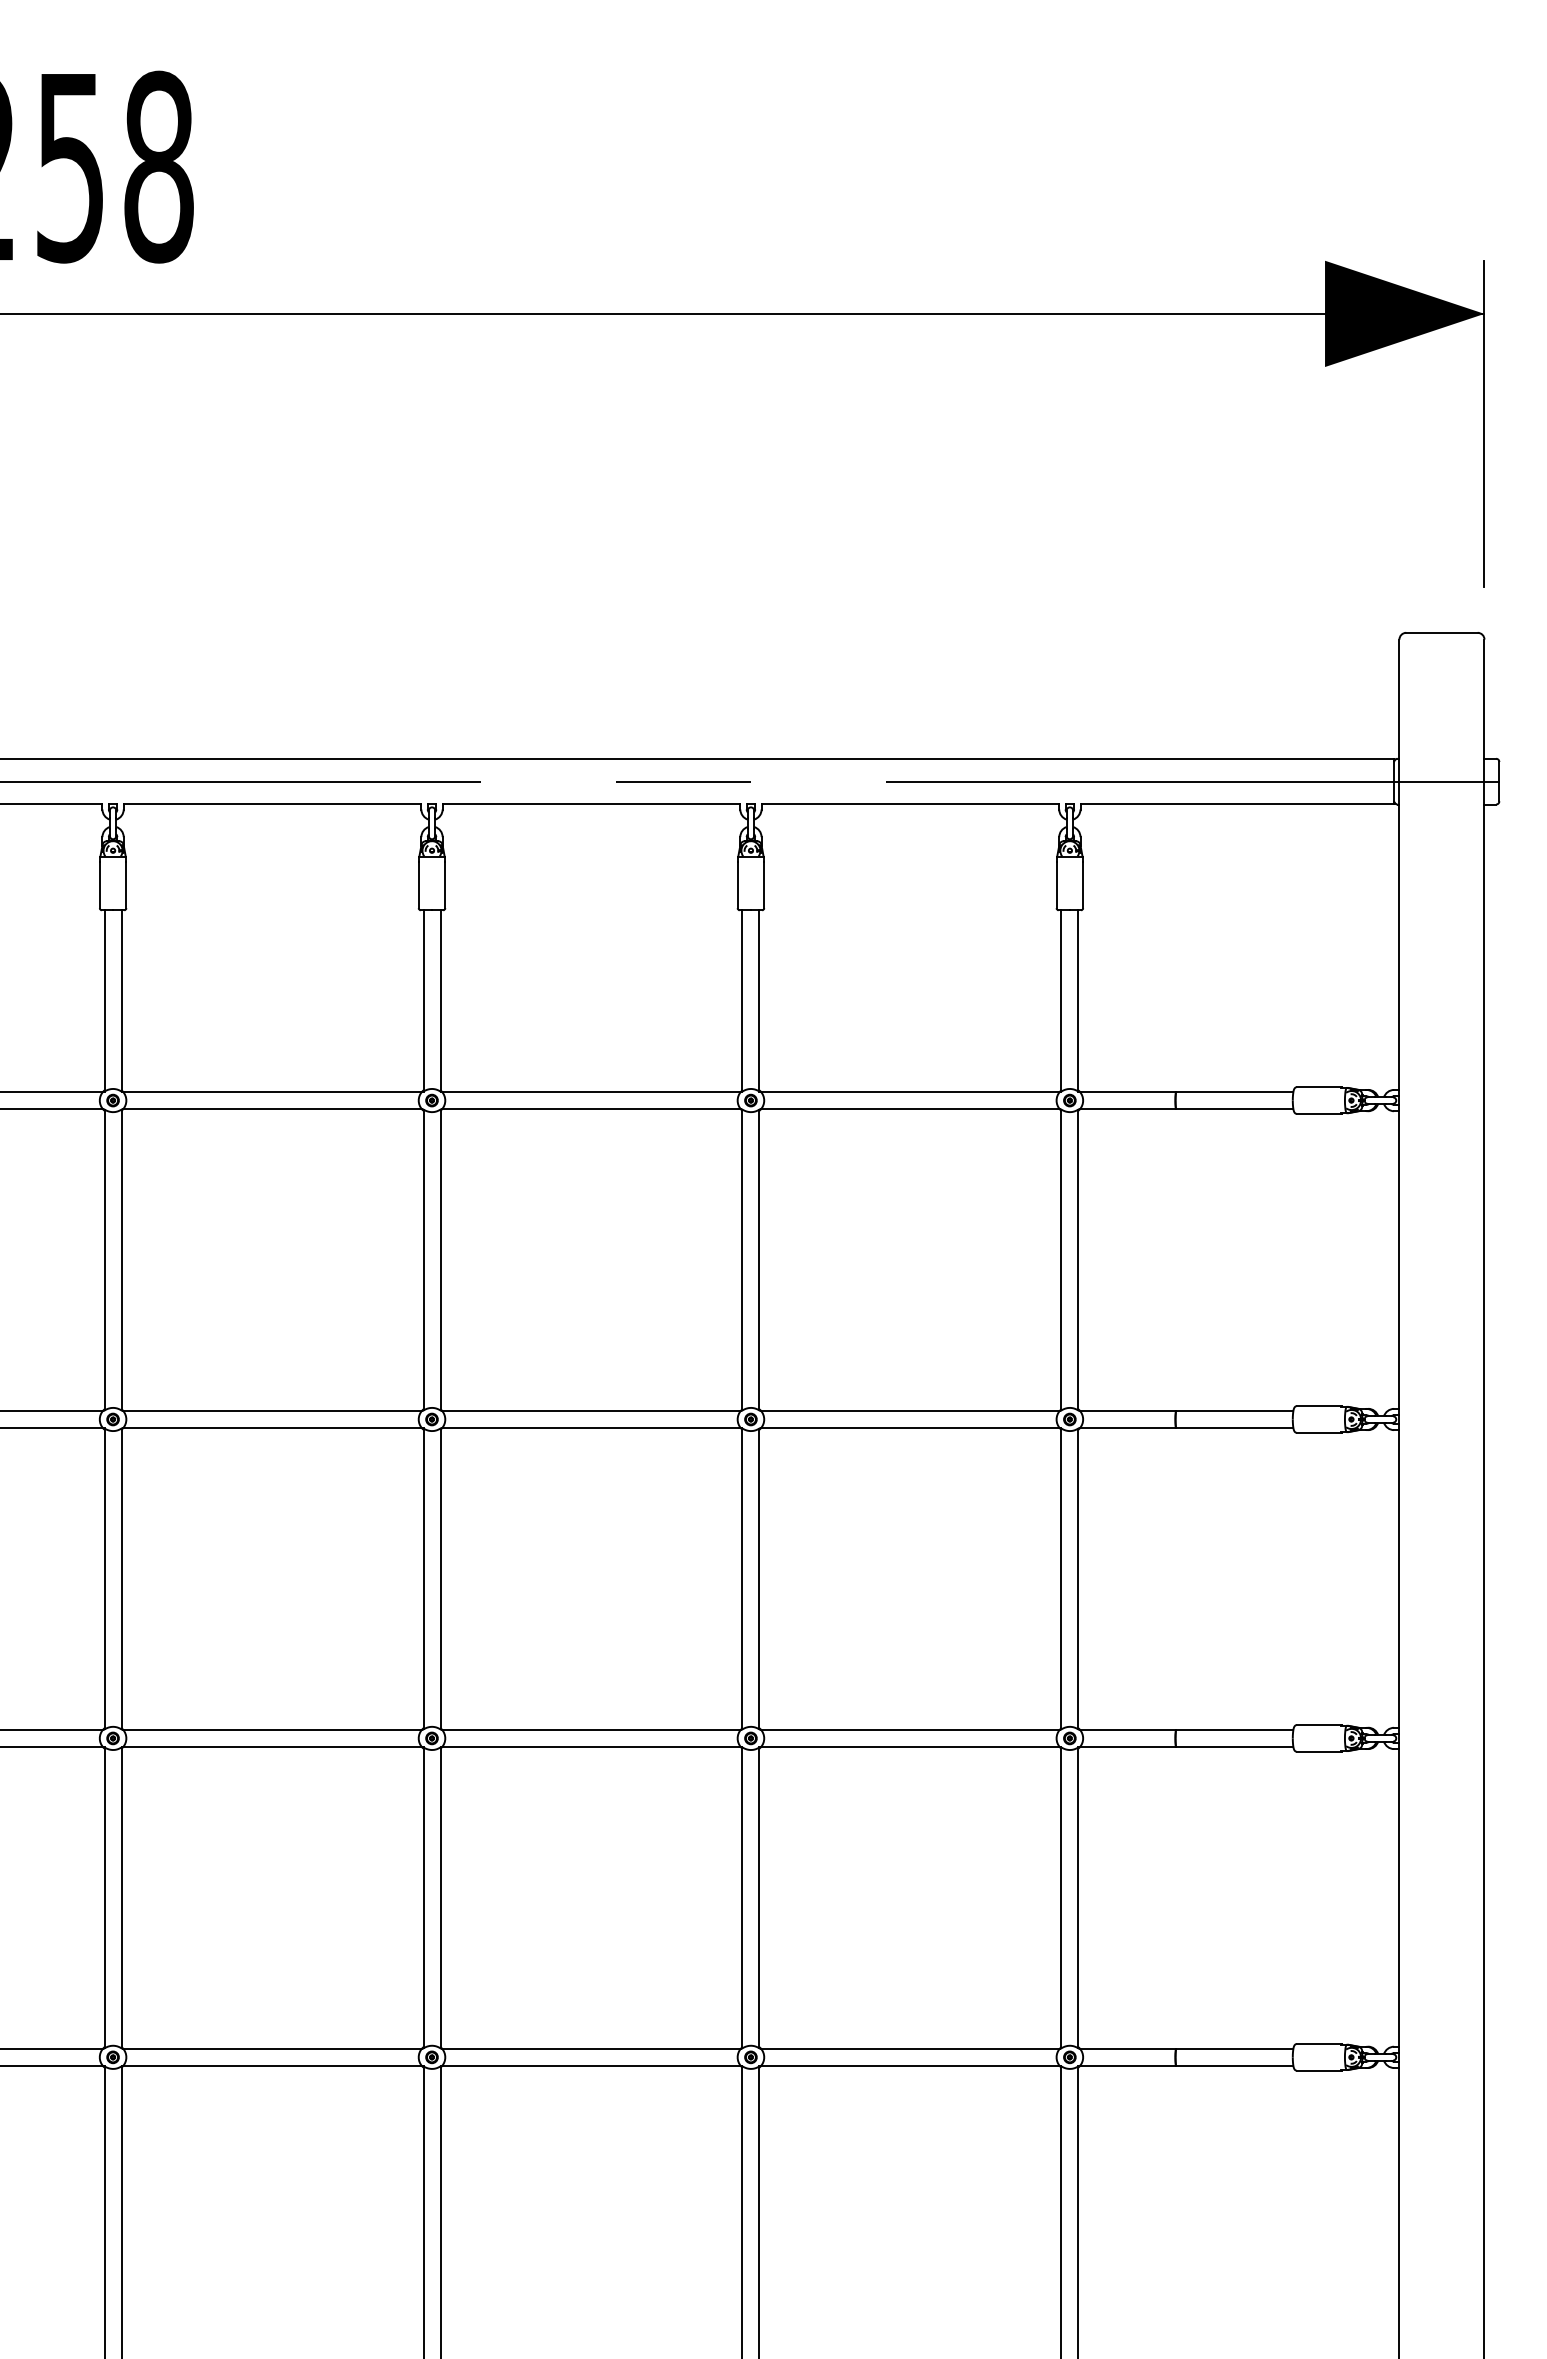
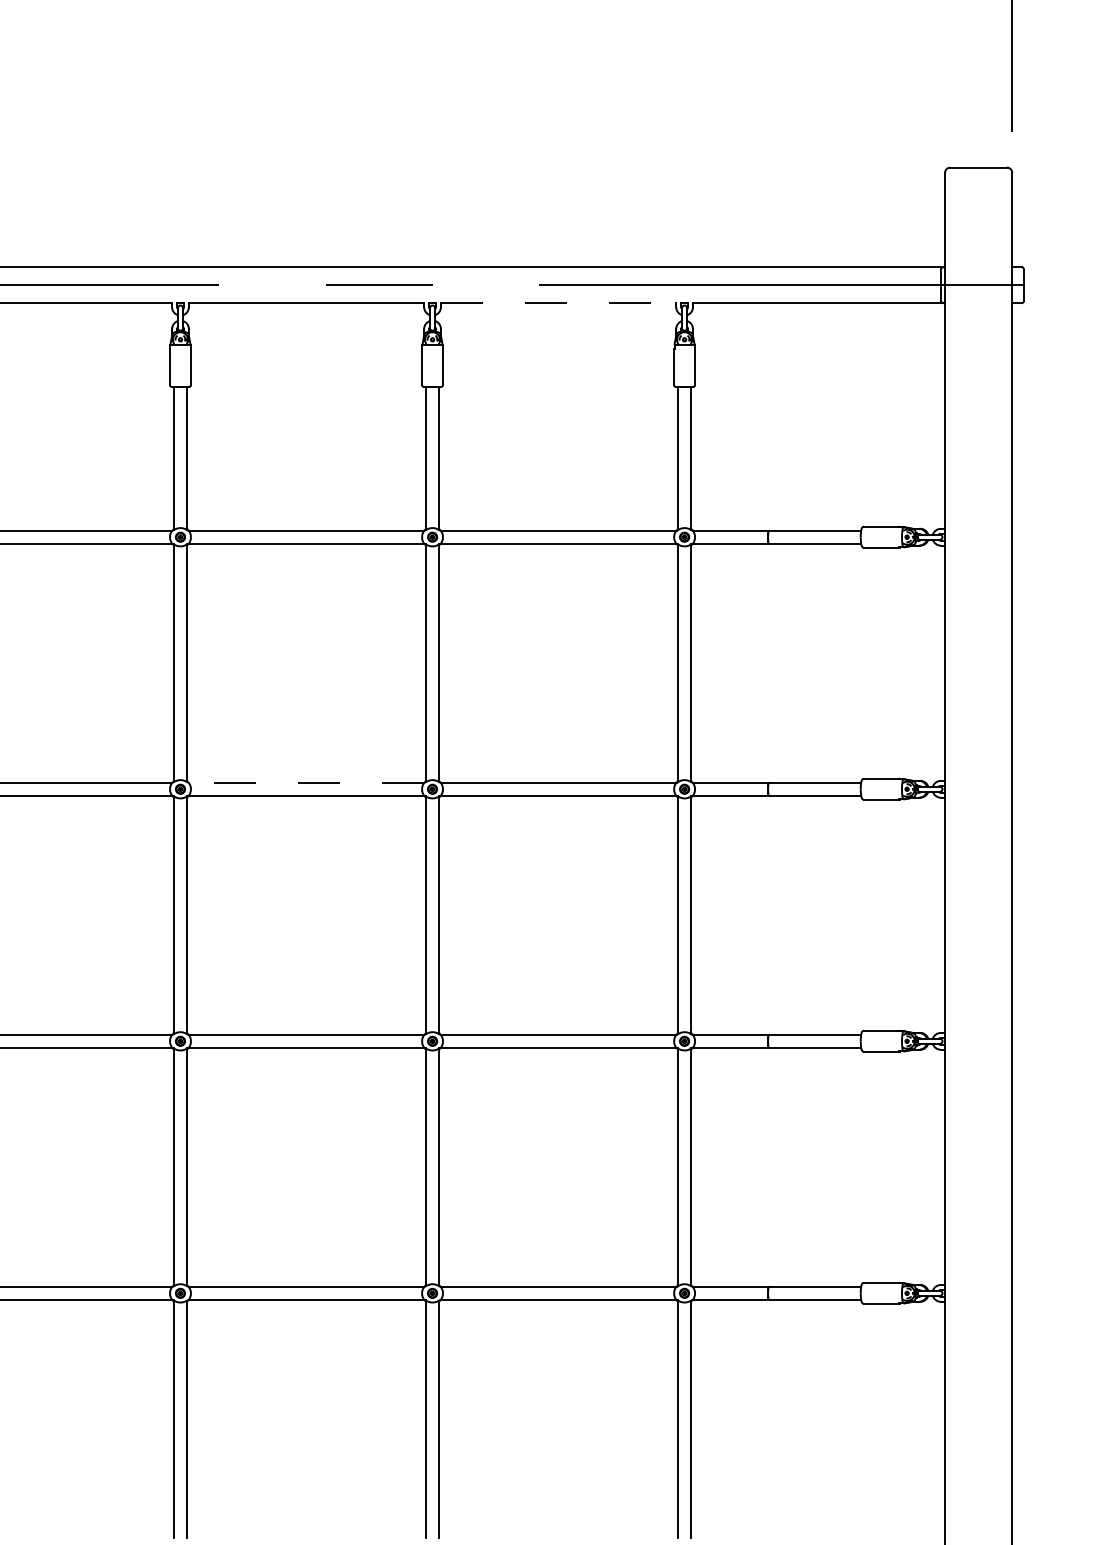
line: (910, 804) -> (558, 303), solid -> dashed
line: (590, 1411) -> (305, 782), solid -> dashed

